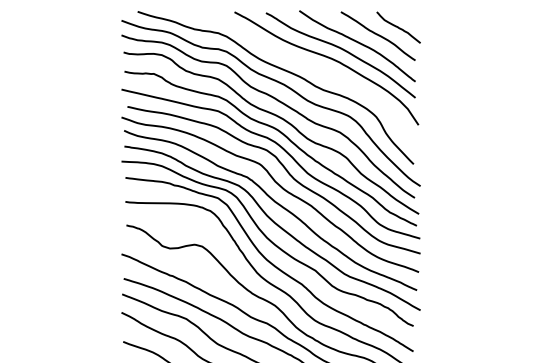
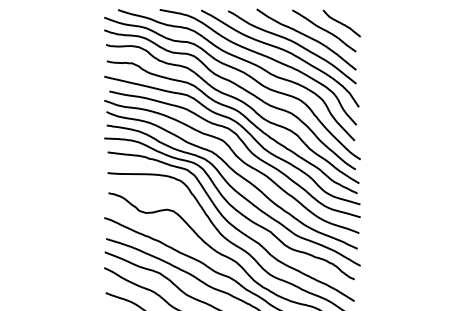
curve: (307, 66) -> (263, 56), added

